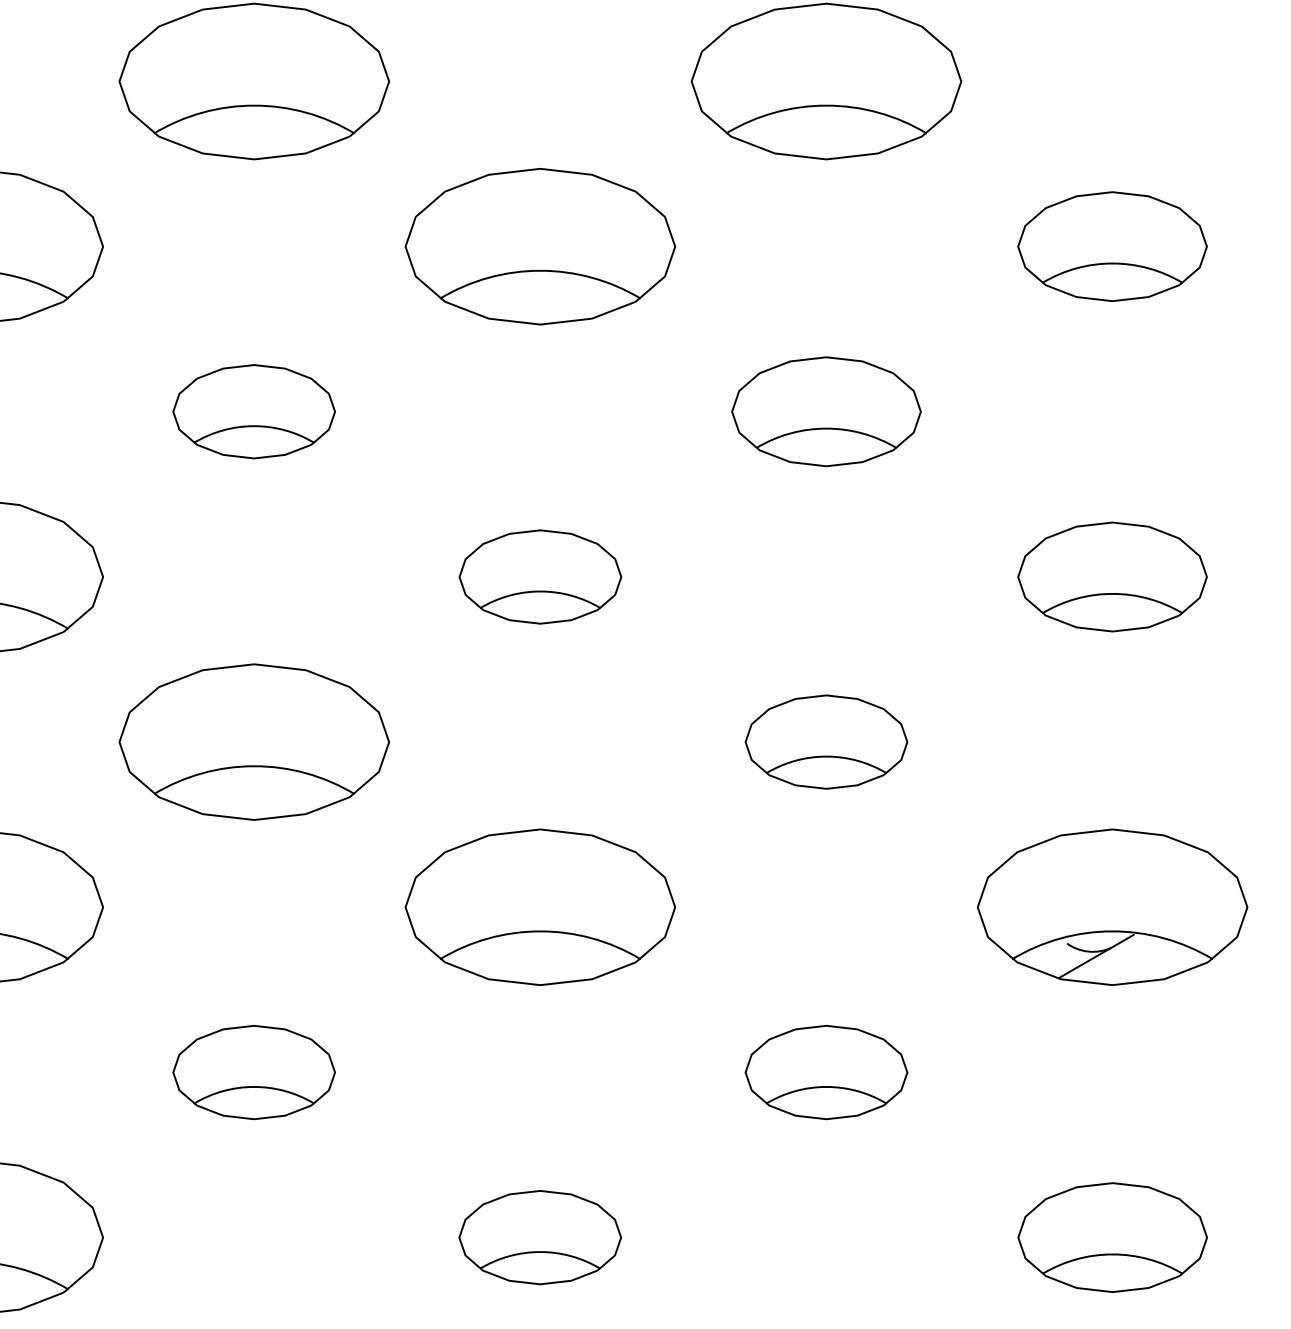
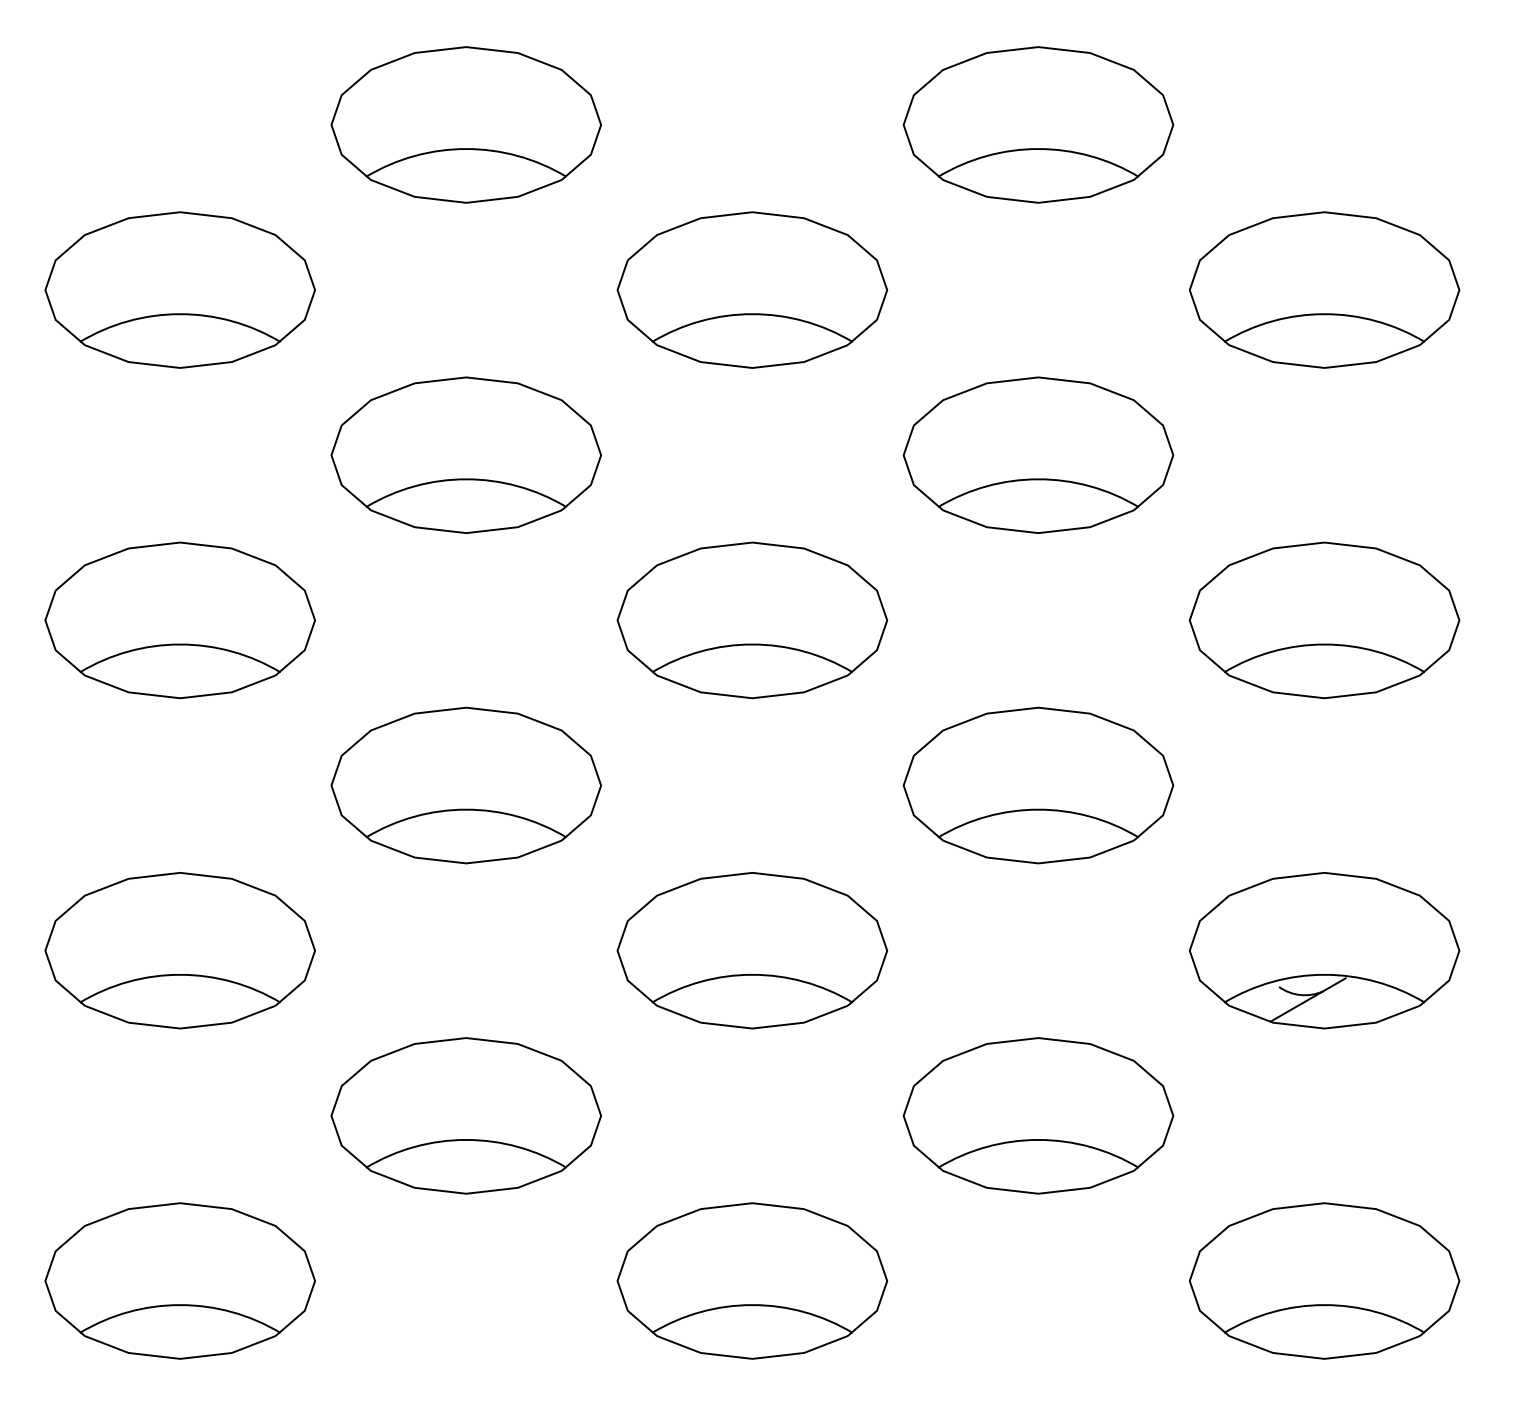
part: (1112, 246) -> (1324, 289), size x1.43
part: (253, 411) -> (465, 454), size x1.67
part: (826, 411) -> (1038, 454), size x1.43
part: (540, 577) -> (752, 620), size x1.67
part: (1112, 577) -> (1324, 620), size x1.43
part: (826, 742) -> (1038, 785), size x1.67
part: (253, 1072) -> (465, 1115), size x1.67
part: (826, 1072) -> (1038, 1115), size x1.67
part: (539, 1237) -> (751, 1280), size x1.67
part: (1112, 1237) -> (1324, 1280), size x1.43

